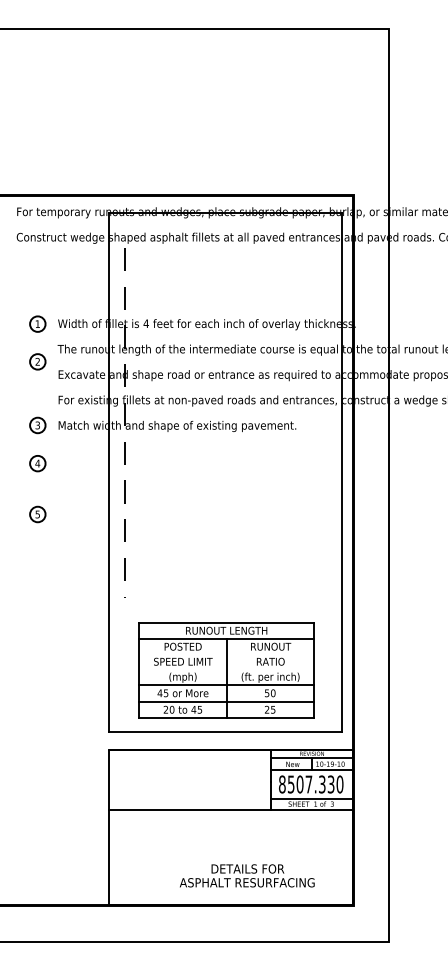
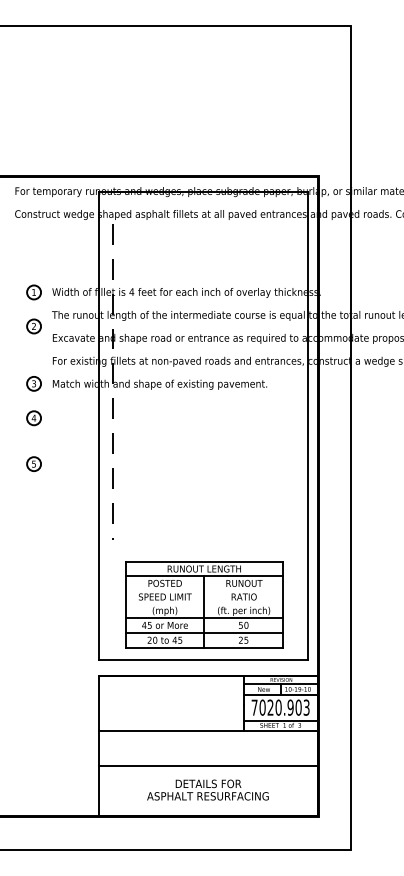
text: (311, 784) -> (280, 707), 8507.330 -> 7020.903
line: (230, 848) -> (207, 765), added
text: (246, 875) -> (207, 789), moved

